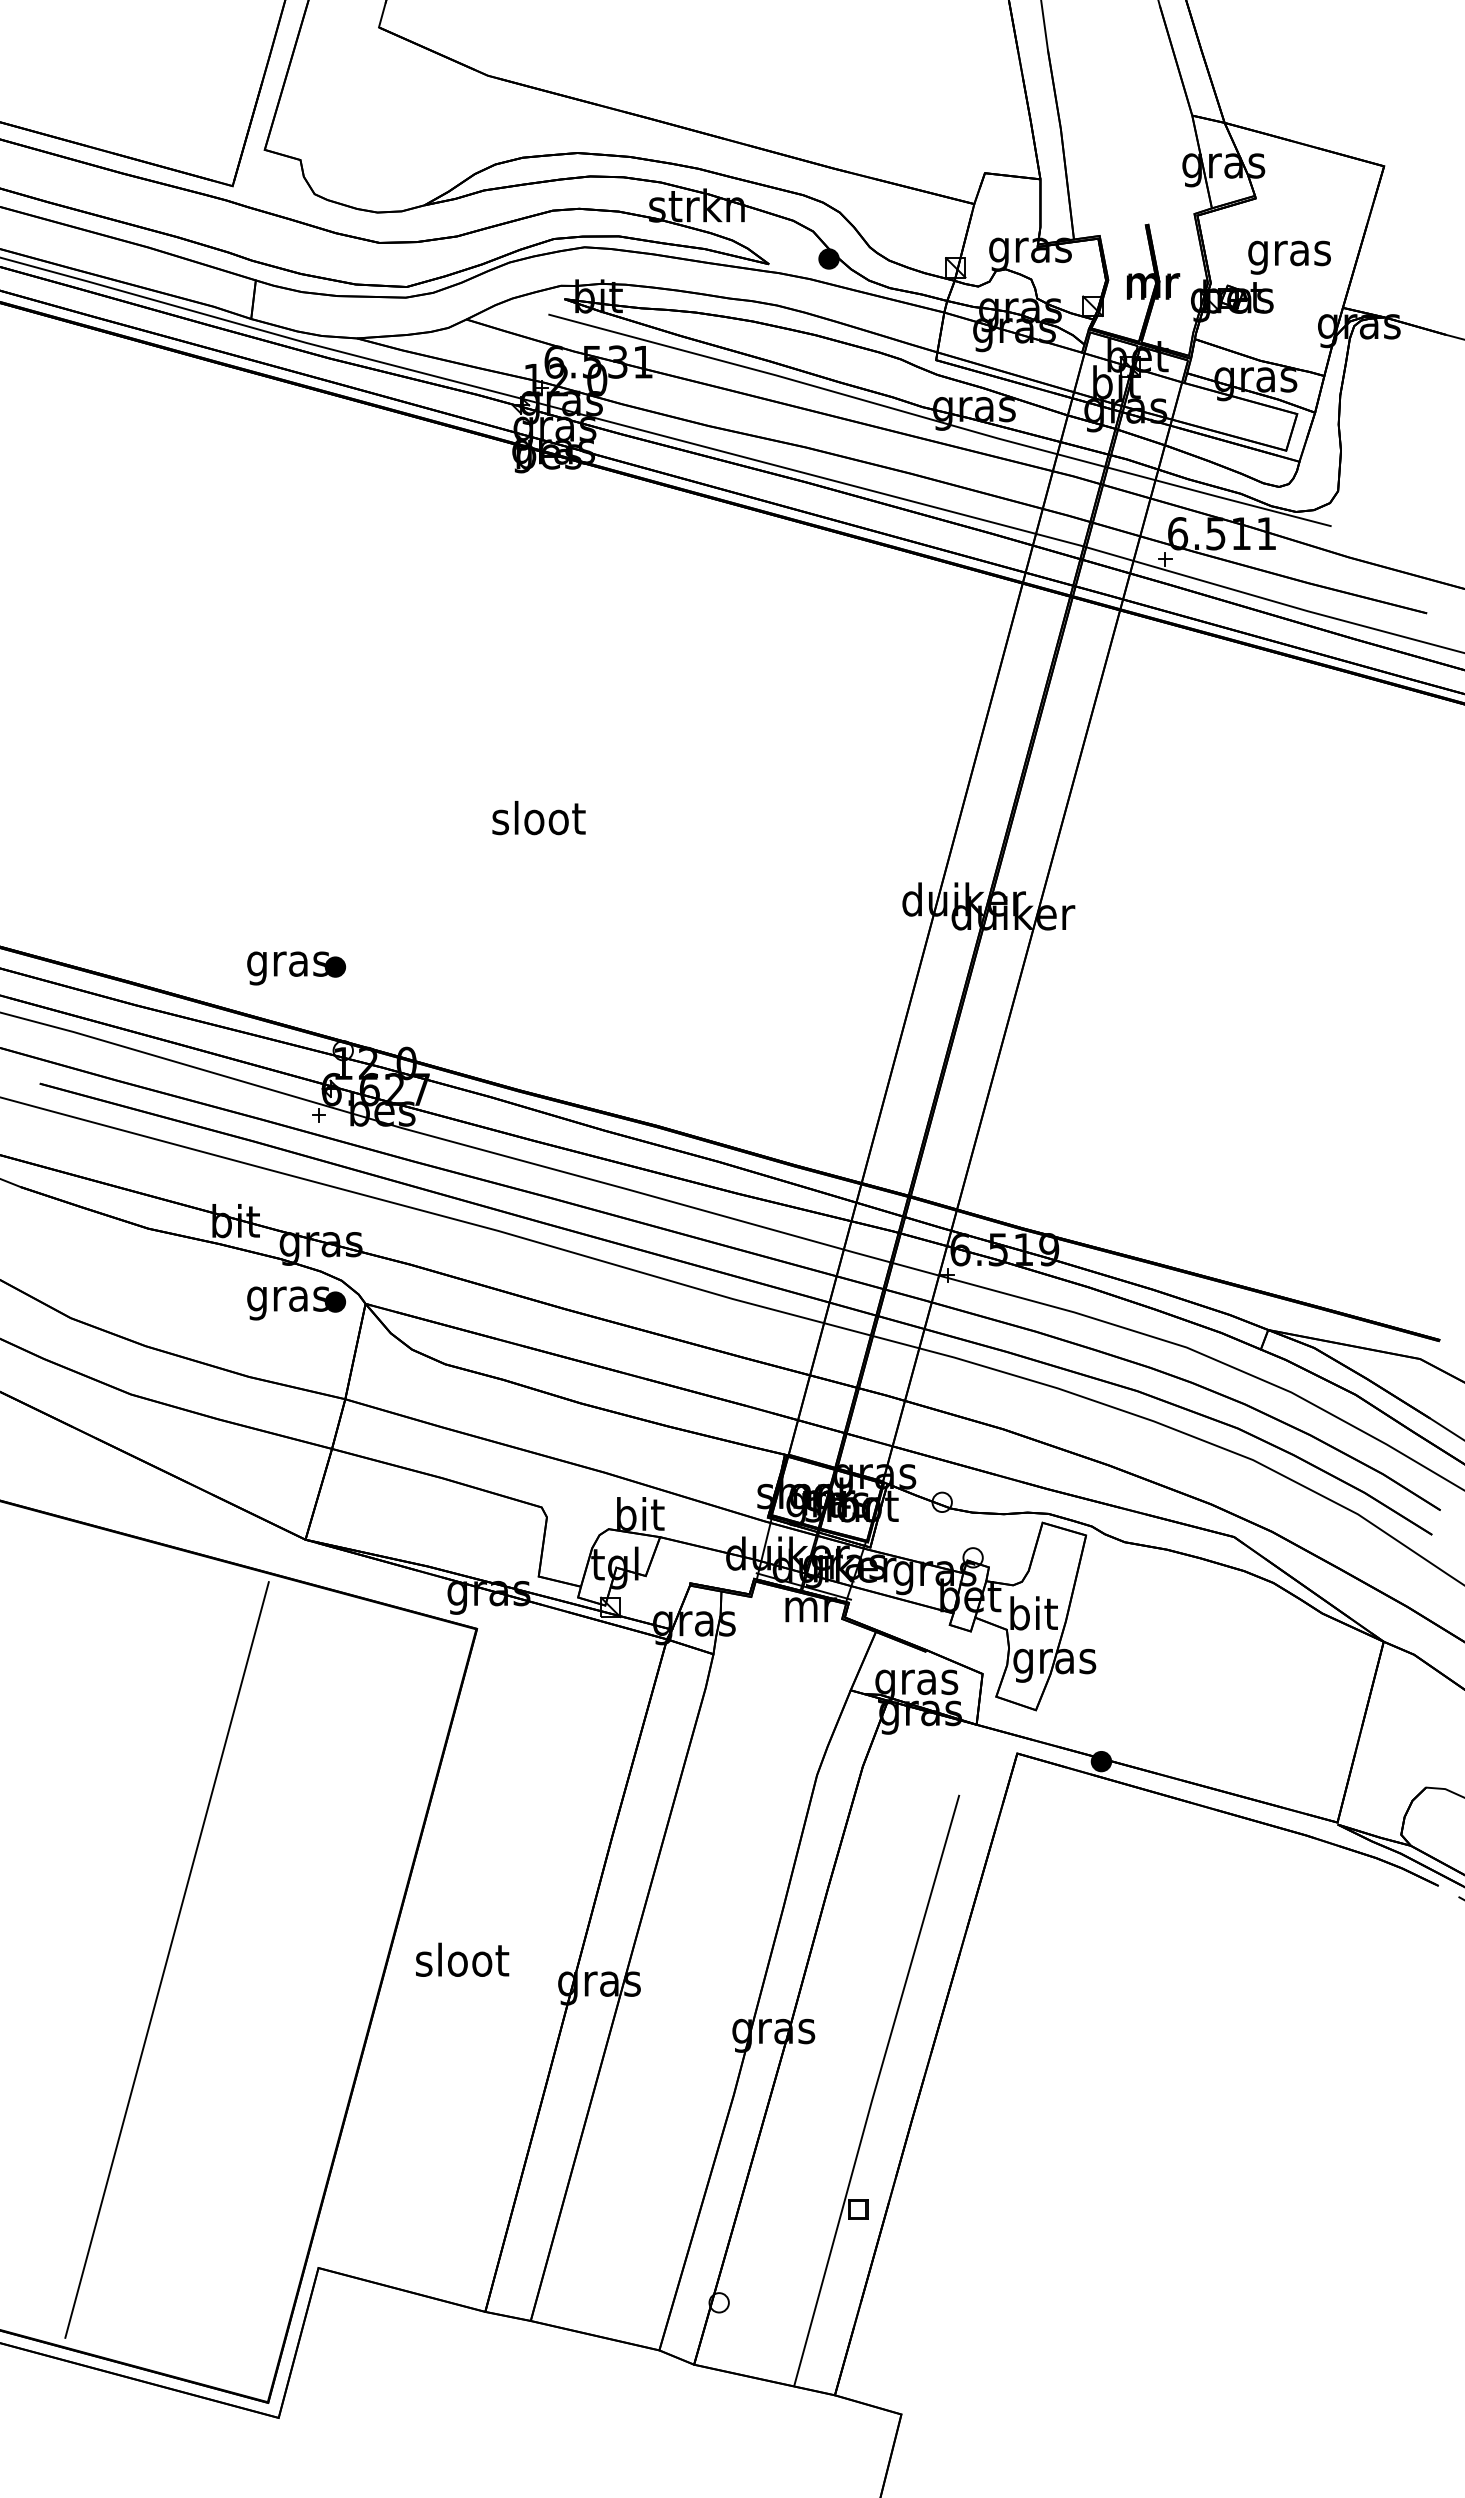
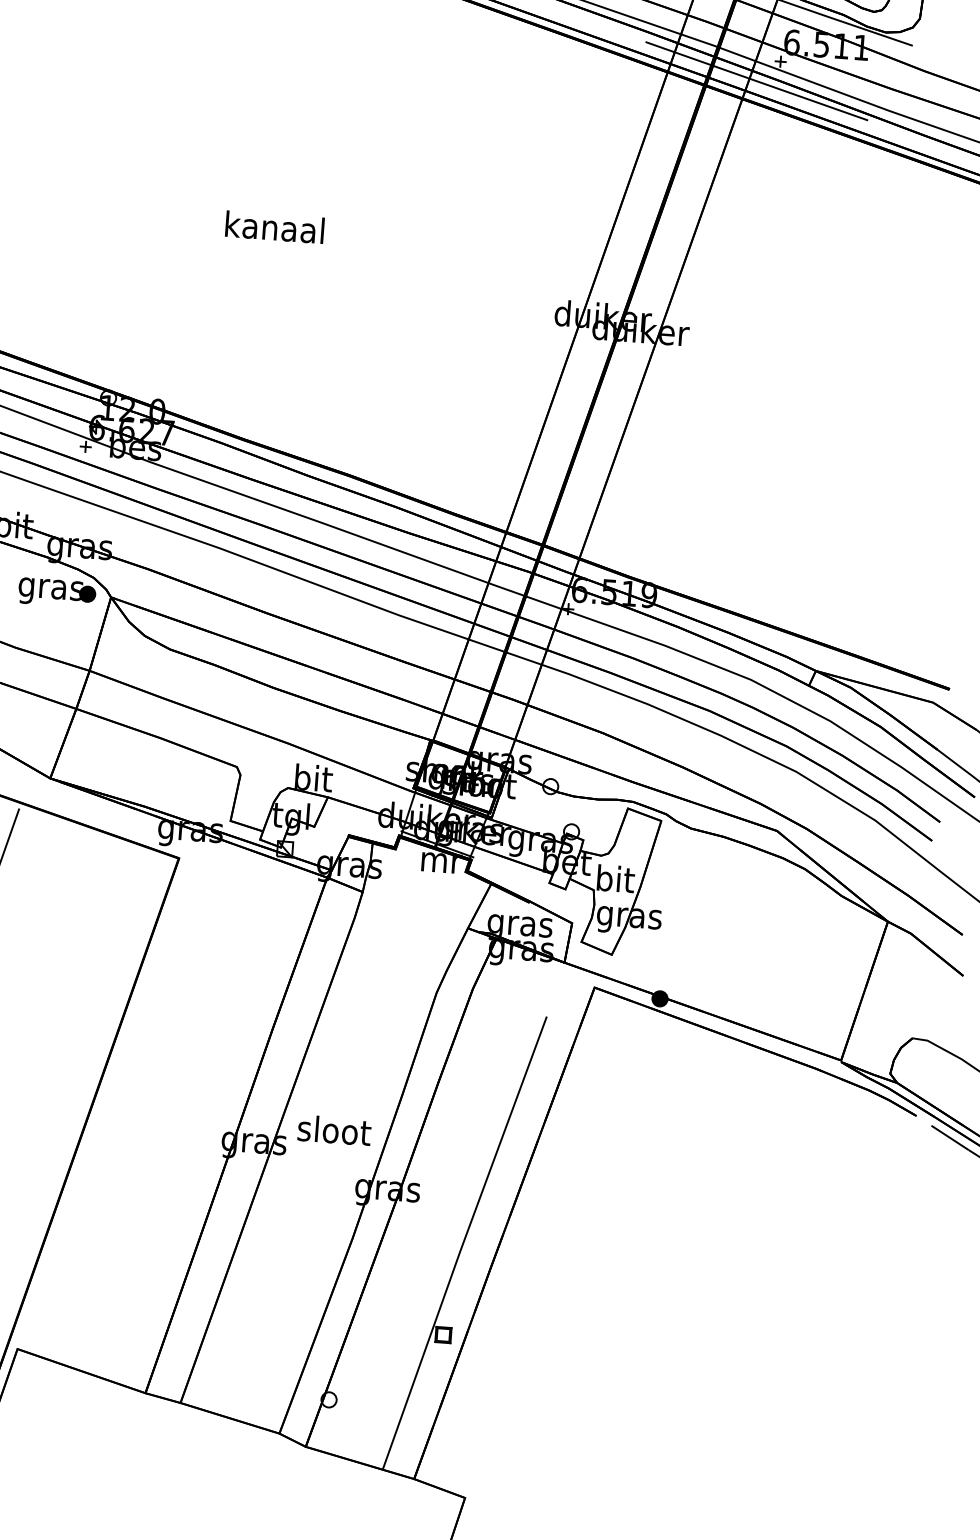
line: (1136, 586) -> (756, 81), added
text: (538, 818) -> (274, 227), sloot -> kanaal
part: (296, 968) -> (76, 330), removed
text: (462, 1959) -> (334, 1130), moved

